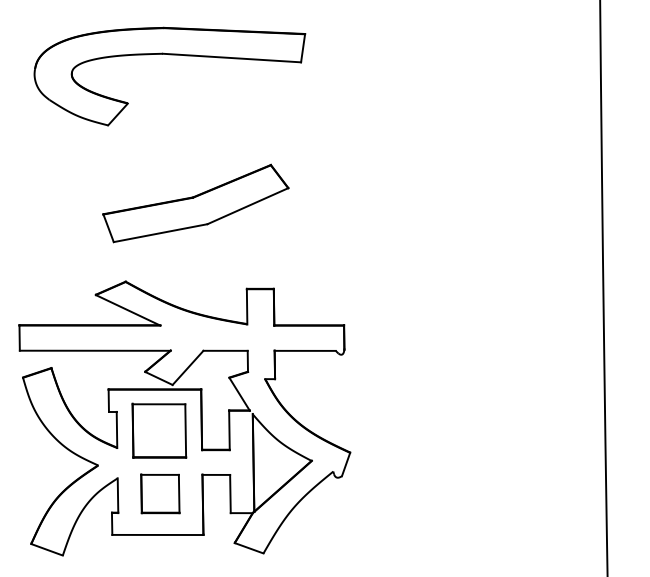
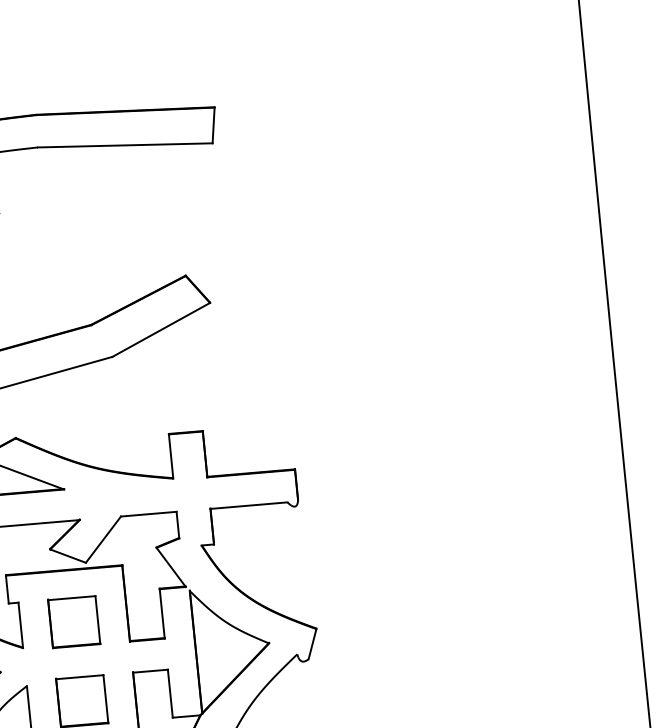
part: (159, 430) -> (74, 621), size x0.71

